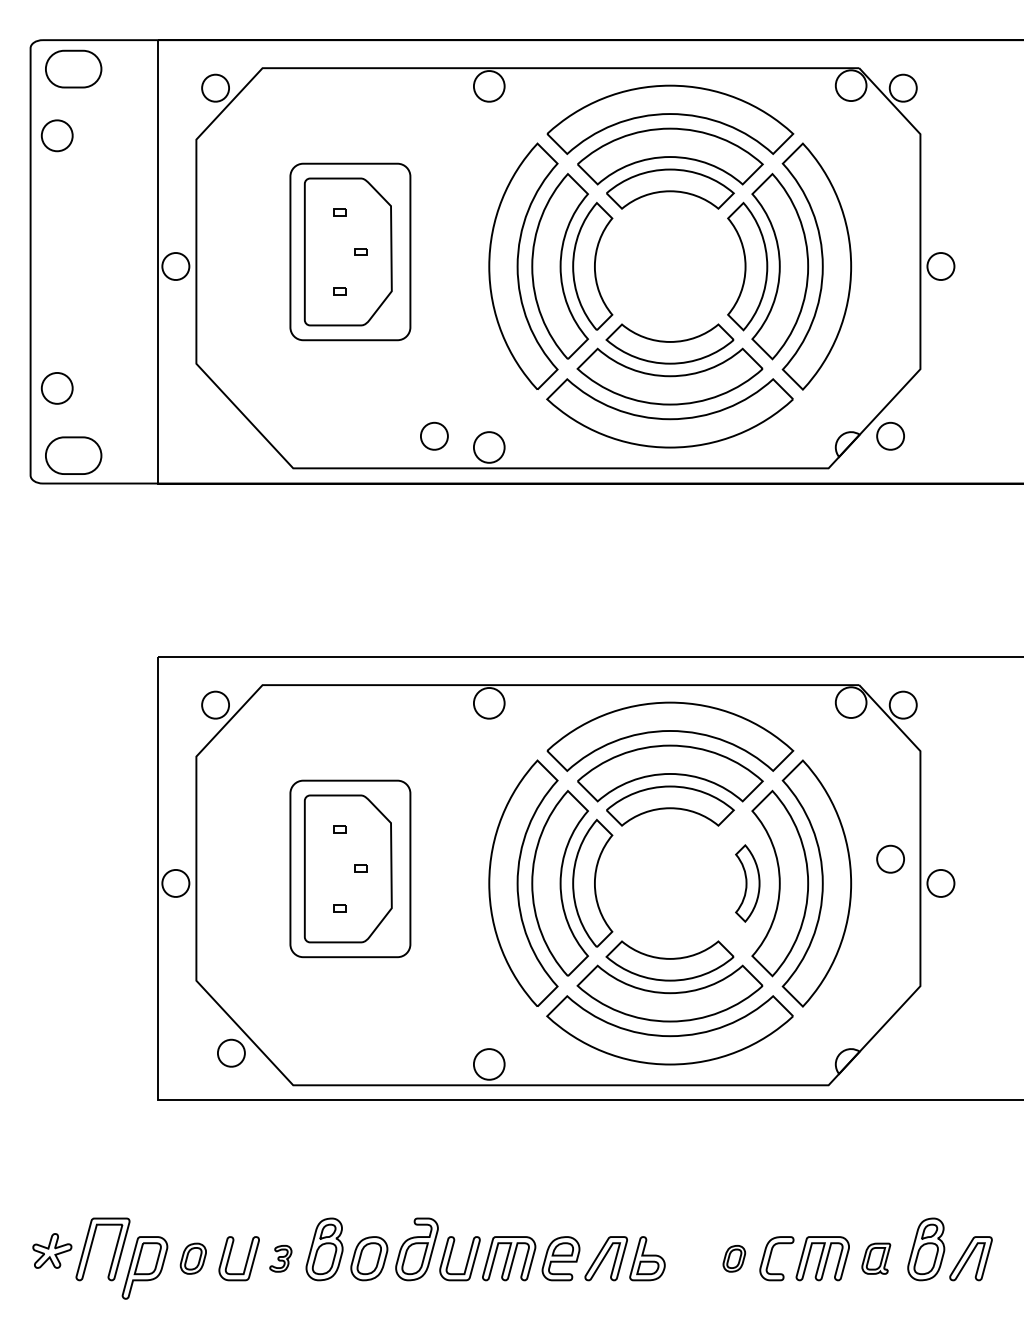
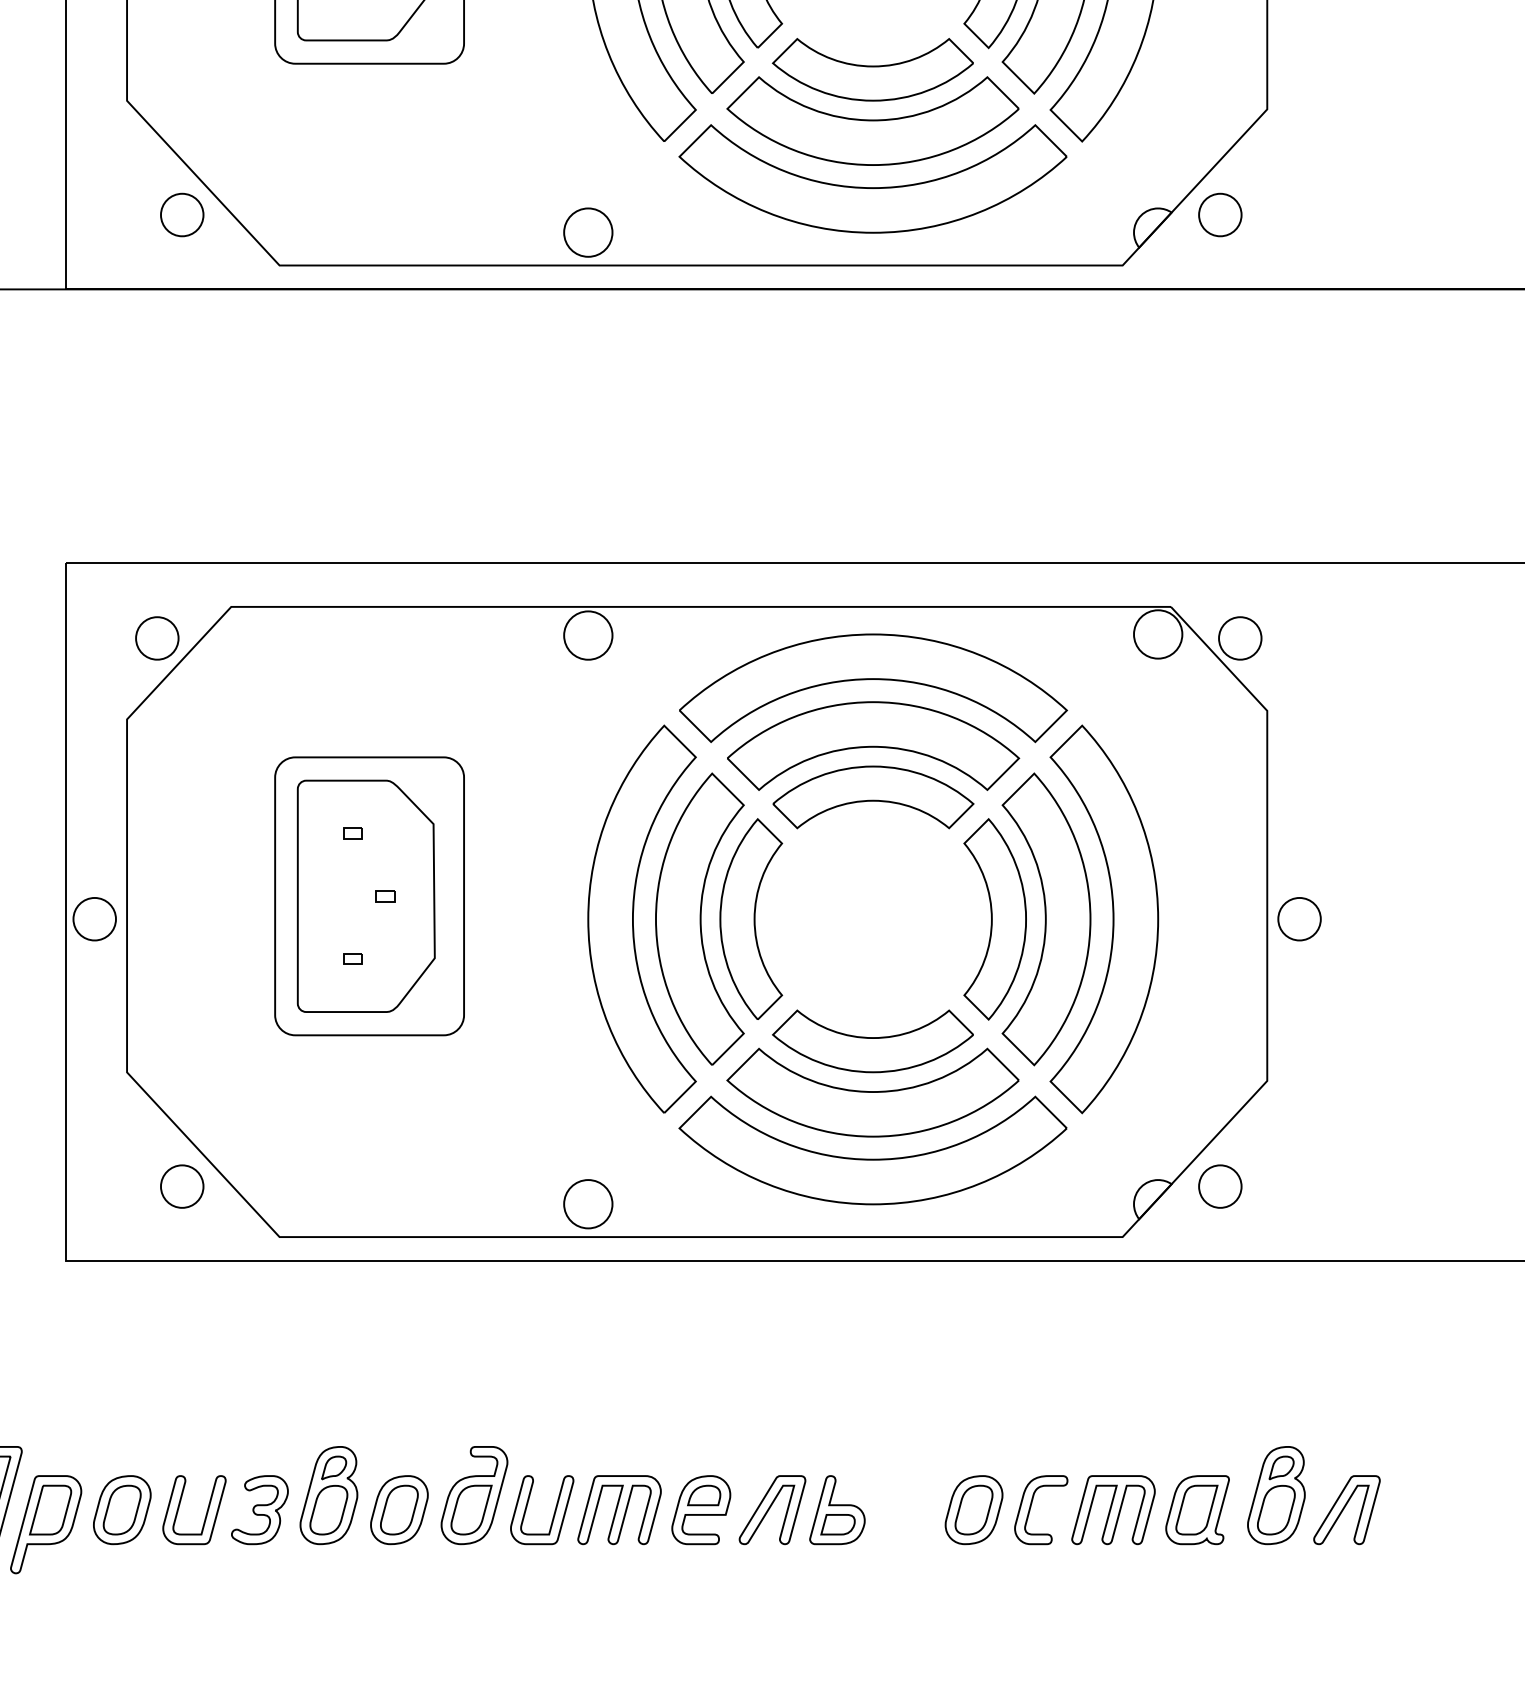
part: (434, 435) -> (182, 213), moved
part: (890, 858) -> (1220, 1185), moved
part: (747, 883) -> (994, 919), size x1.67
part: (193, 1258) -> (122, 1509), size x1.43
part: (280, 1258) -> (259, 1509), size x1.67
part: (734, 1258) -> (974, 1509), size x1.67
part: (876, 1258) -> (1198, 1509), size x1.43

